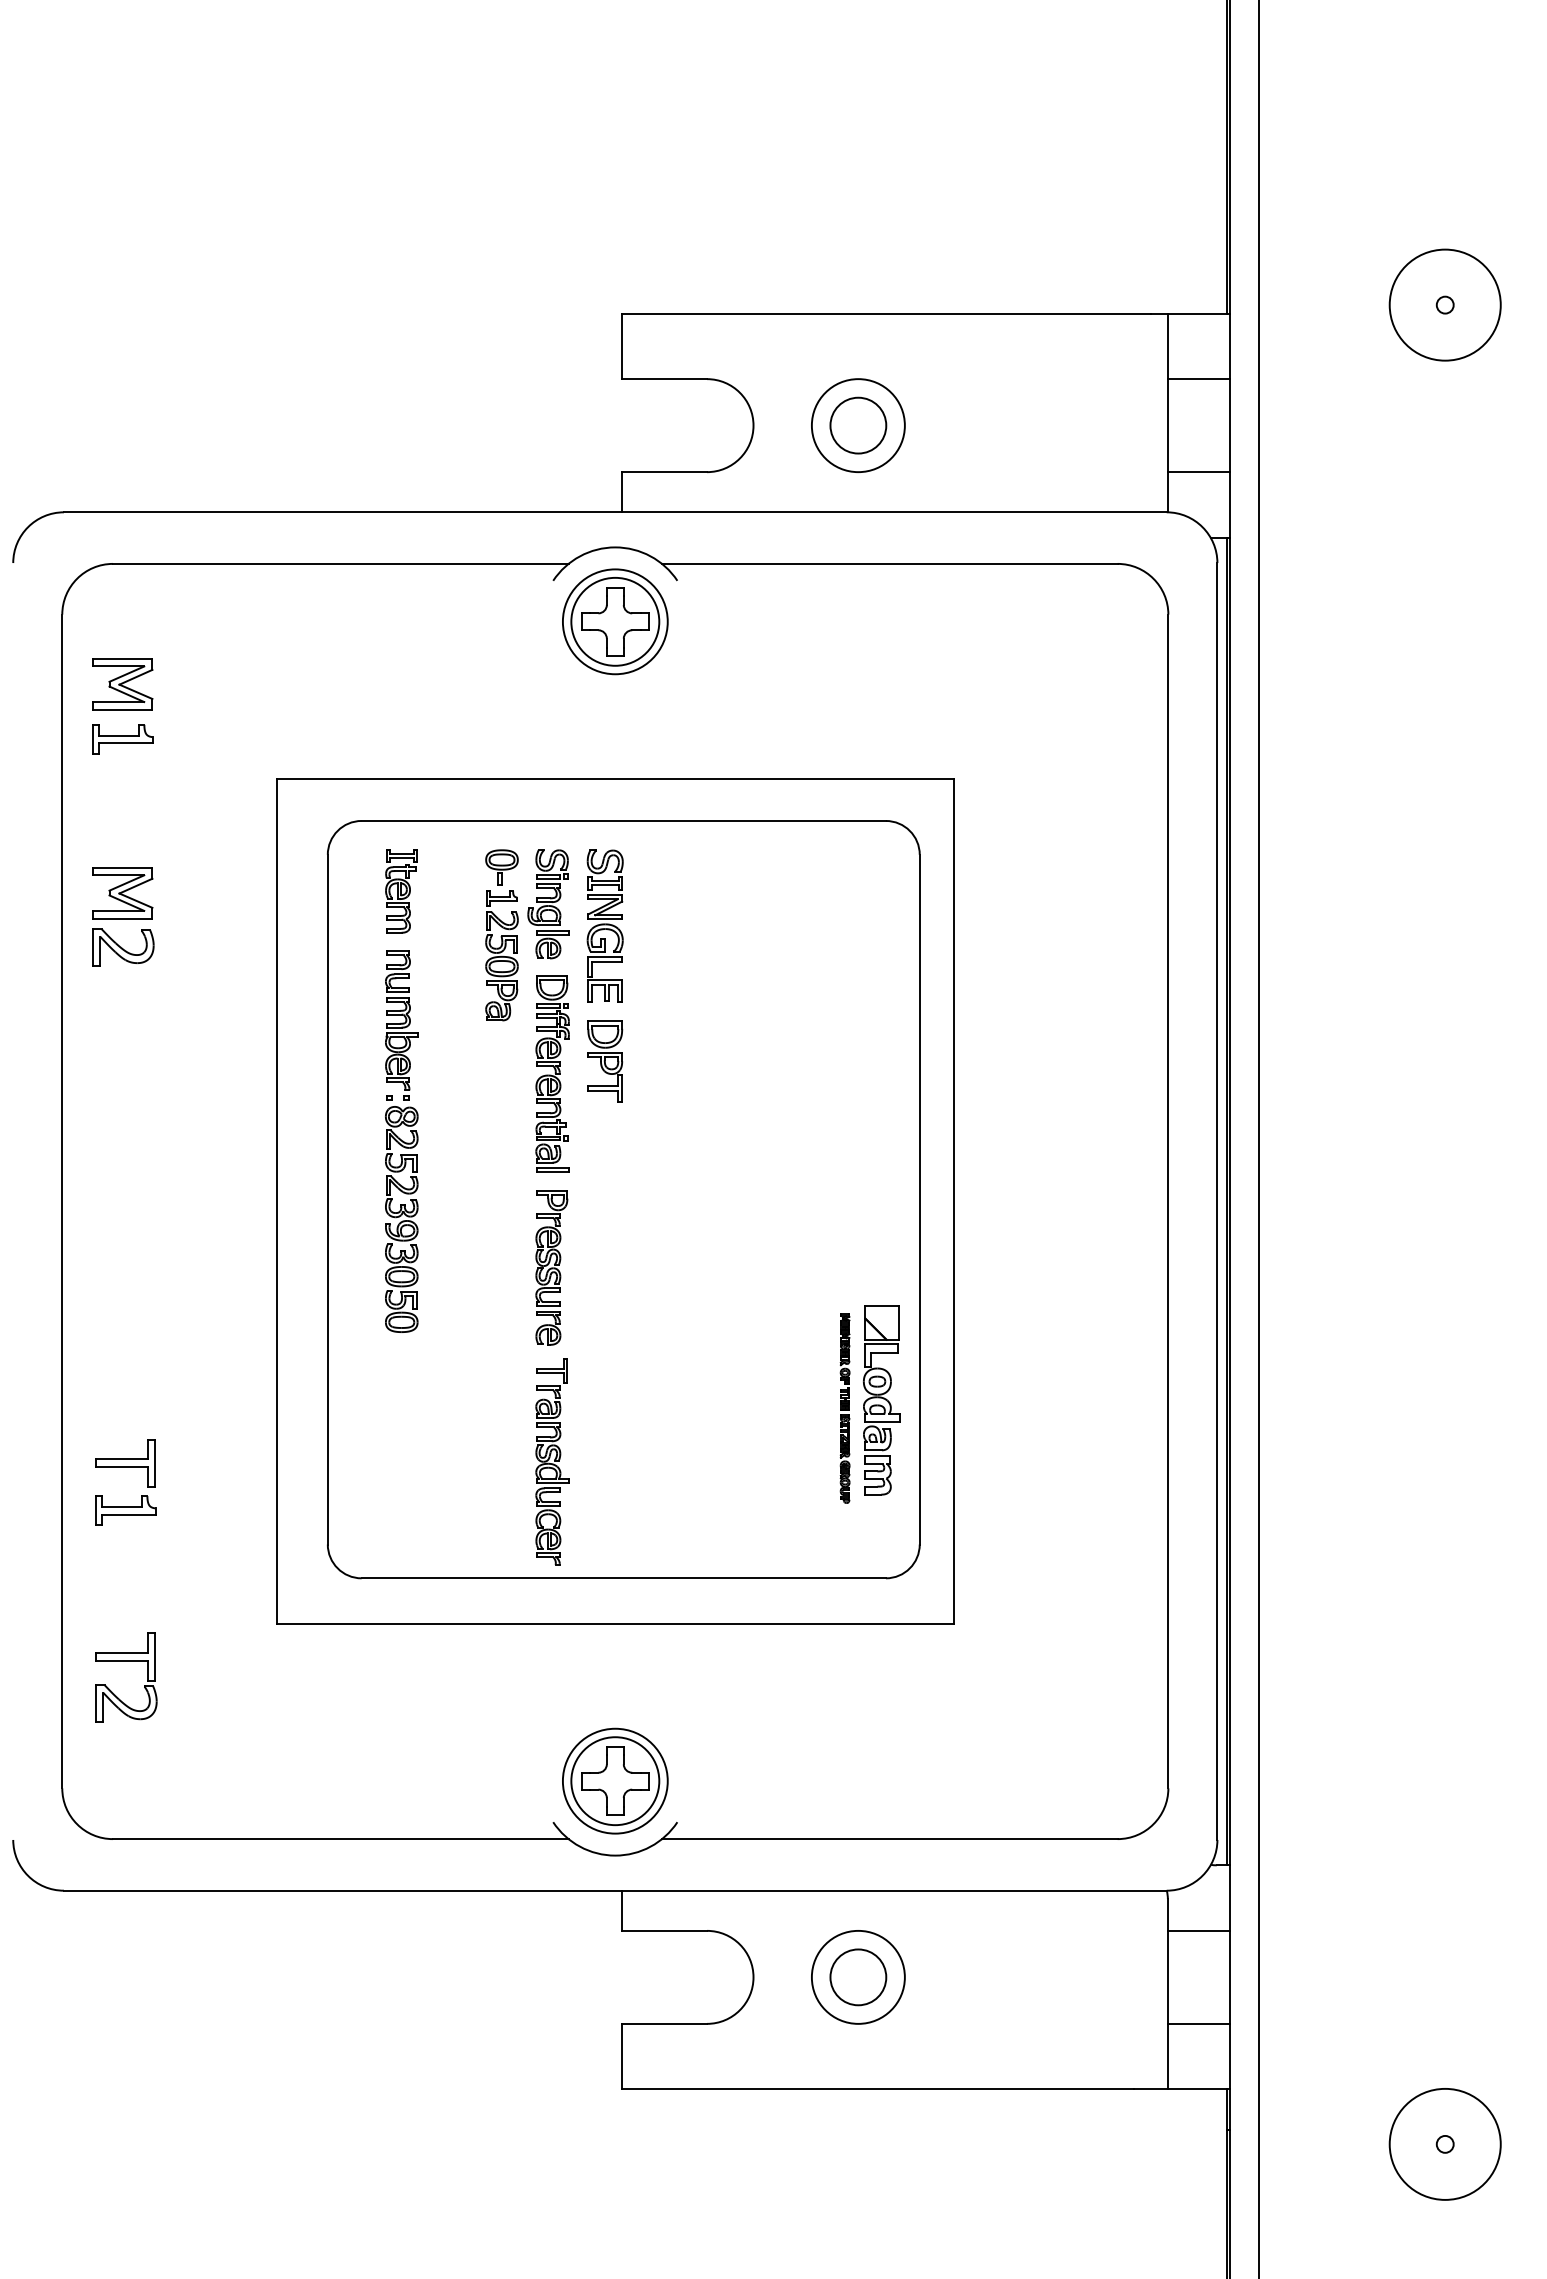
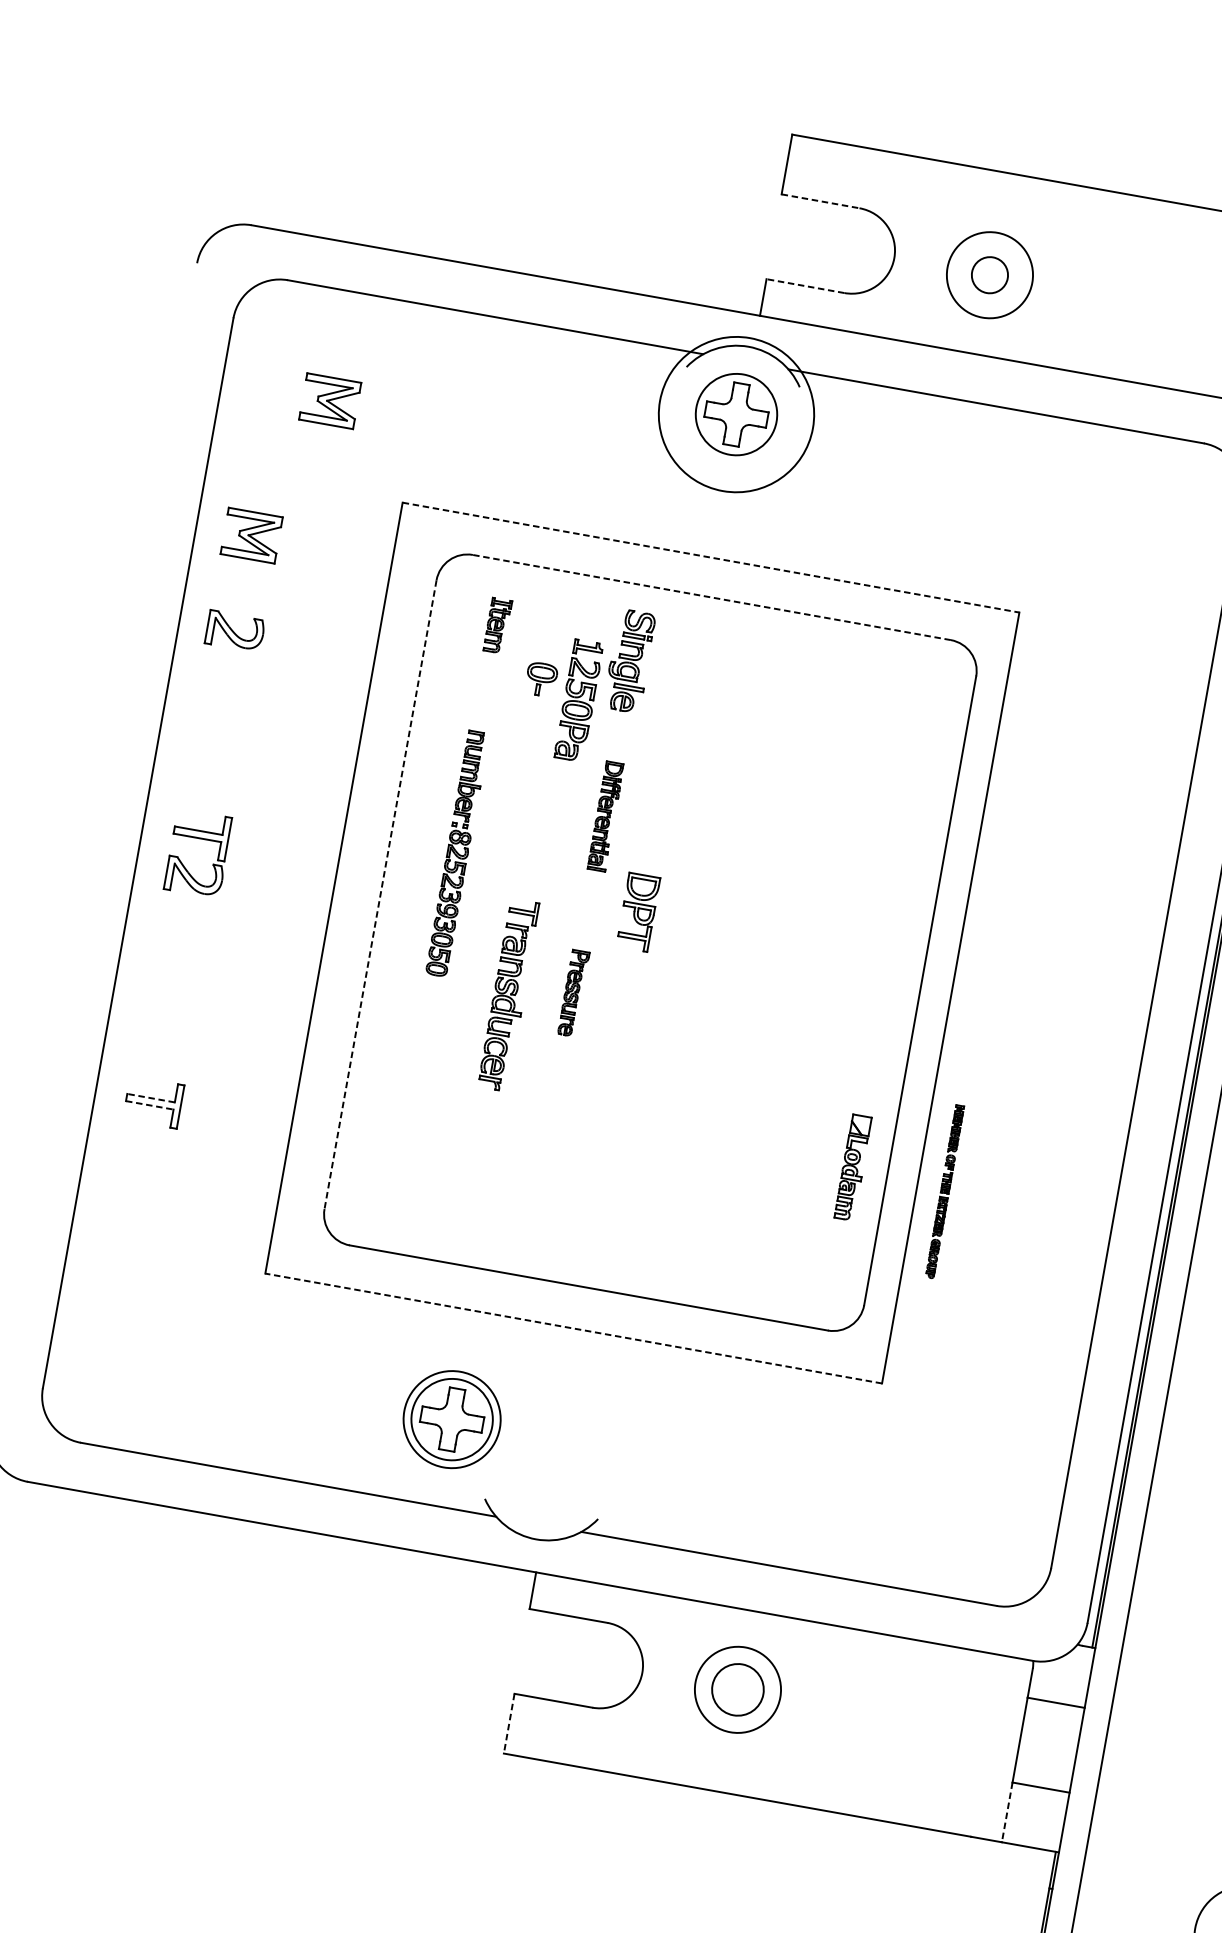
line: (664, 379) -> (820, 201), solid -> dashed
circle: (858, 425) -> (990, 275), size x0.7
line: (664, 472) -> (805, 286), solid -> dashed
circle: (614, 621) -> (735, 414), size x1.6
part: (122, 684) -> (329, 401), moved
part: (122, 739) -> (268, 441), removed
line: (615, 778) -> (711, 557), solid -> dashed
line: (623, 820) -> (711, 597), solid -> dashed
part: (501, 867) -> (540, 679), moved
part: (401, 891) -> (497, 625), size x0.7
part: (122, 893) -> (251, 535), moved
part: (604, 925) -> (677, 689), removed
part: (605, 1061) -> (638, 912), moved
part: (552, 1073) -> (605, 816), size x0.6
part: (401, 1141) -> (457, 853), size x0.7
line: (327, 1199) -> (380, 894), solid -> dashed
part: (551, 1267) -> (573, 992), size x0.6
part: (881, 1400) -> (852, 1167), size x0.6
part: (844, 1408) -> (944, 1191), moved
line: (121, 1459) -> (150, 1098), solid -> dashed
part: (552, 1461) -> (509, 994), moved
line: (122, 1467) -> (149, 1105), solid -> dashed
part: (125, 1510) -> (145, 1145), removed
line: (614, 1624) -> (572, 1328), solid -> dashed
part: (126, 1661) -> (201, 839), moved
part: (615, 1780) -> (452, 1419), moved
line: (621, 2056) -> (509, 1723), solid -> dashed
line: (1167, 2056) -> (1006, 1812), solid -> dashed

